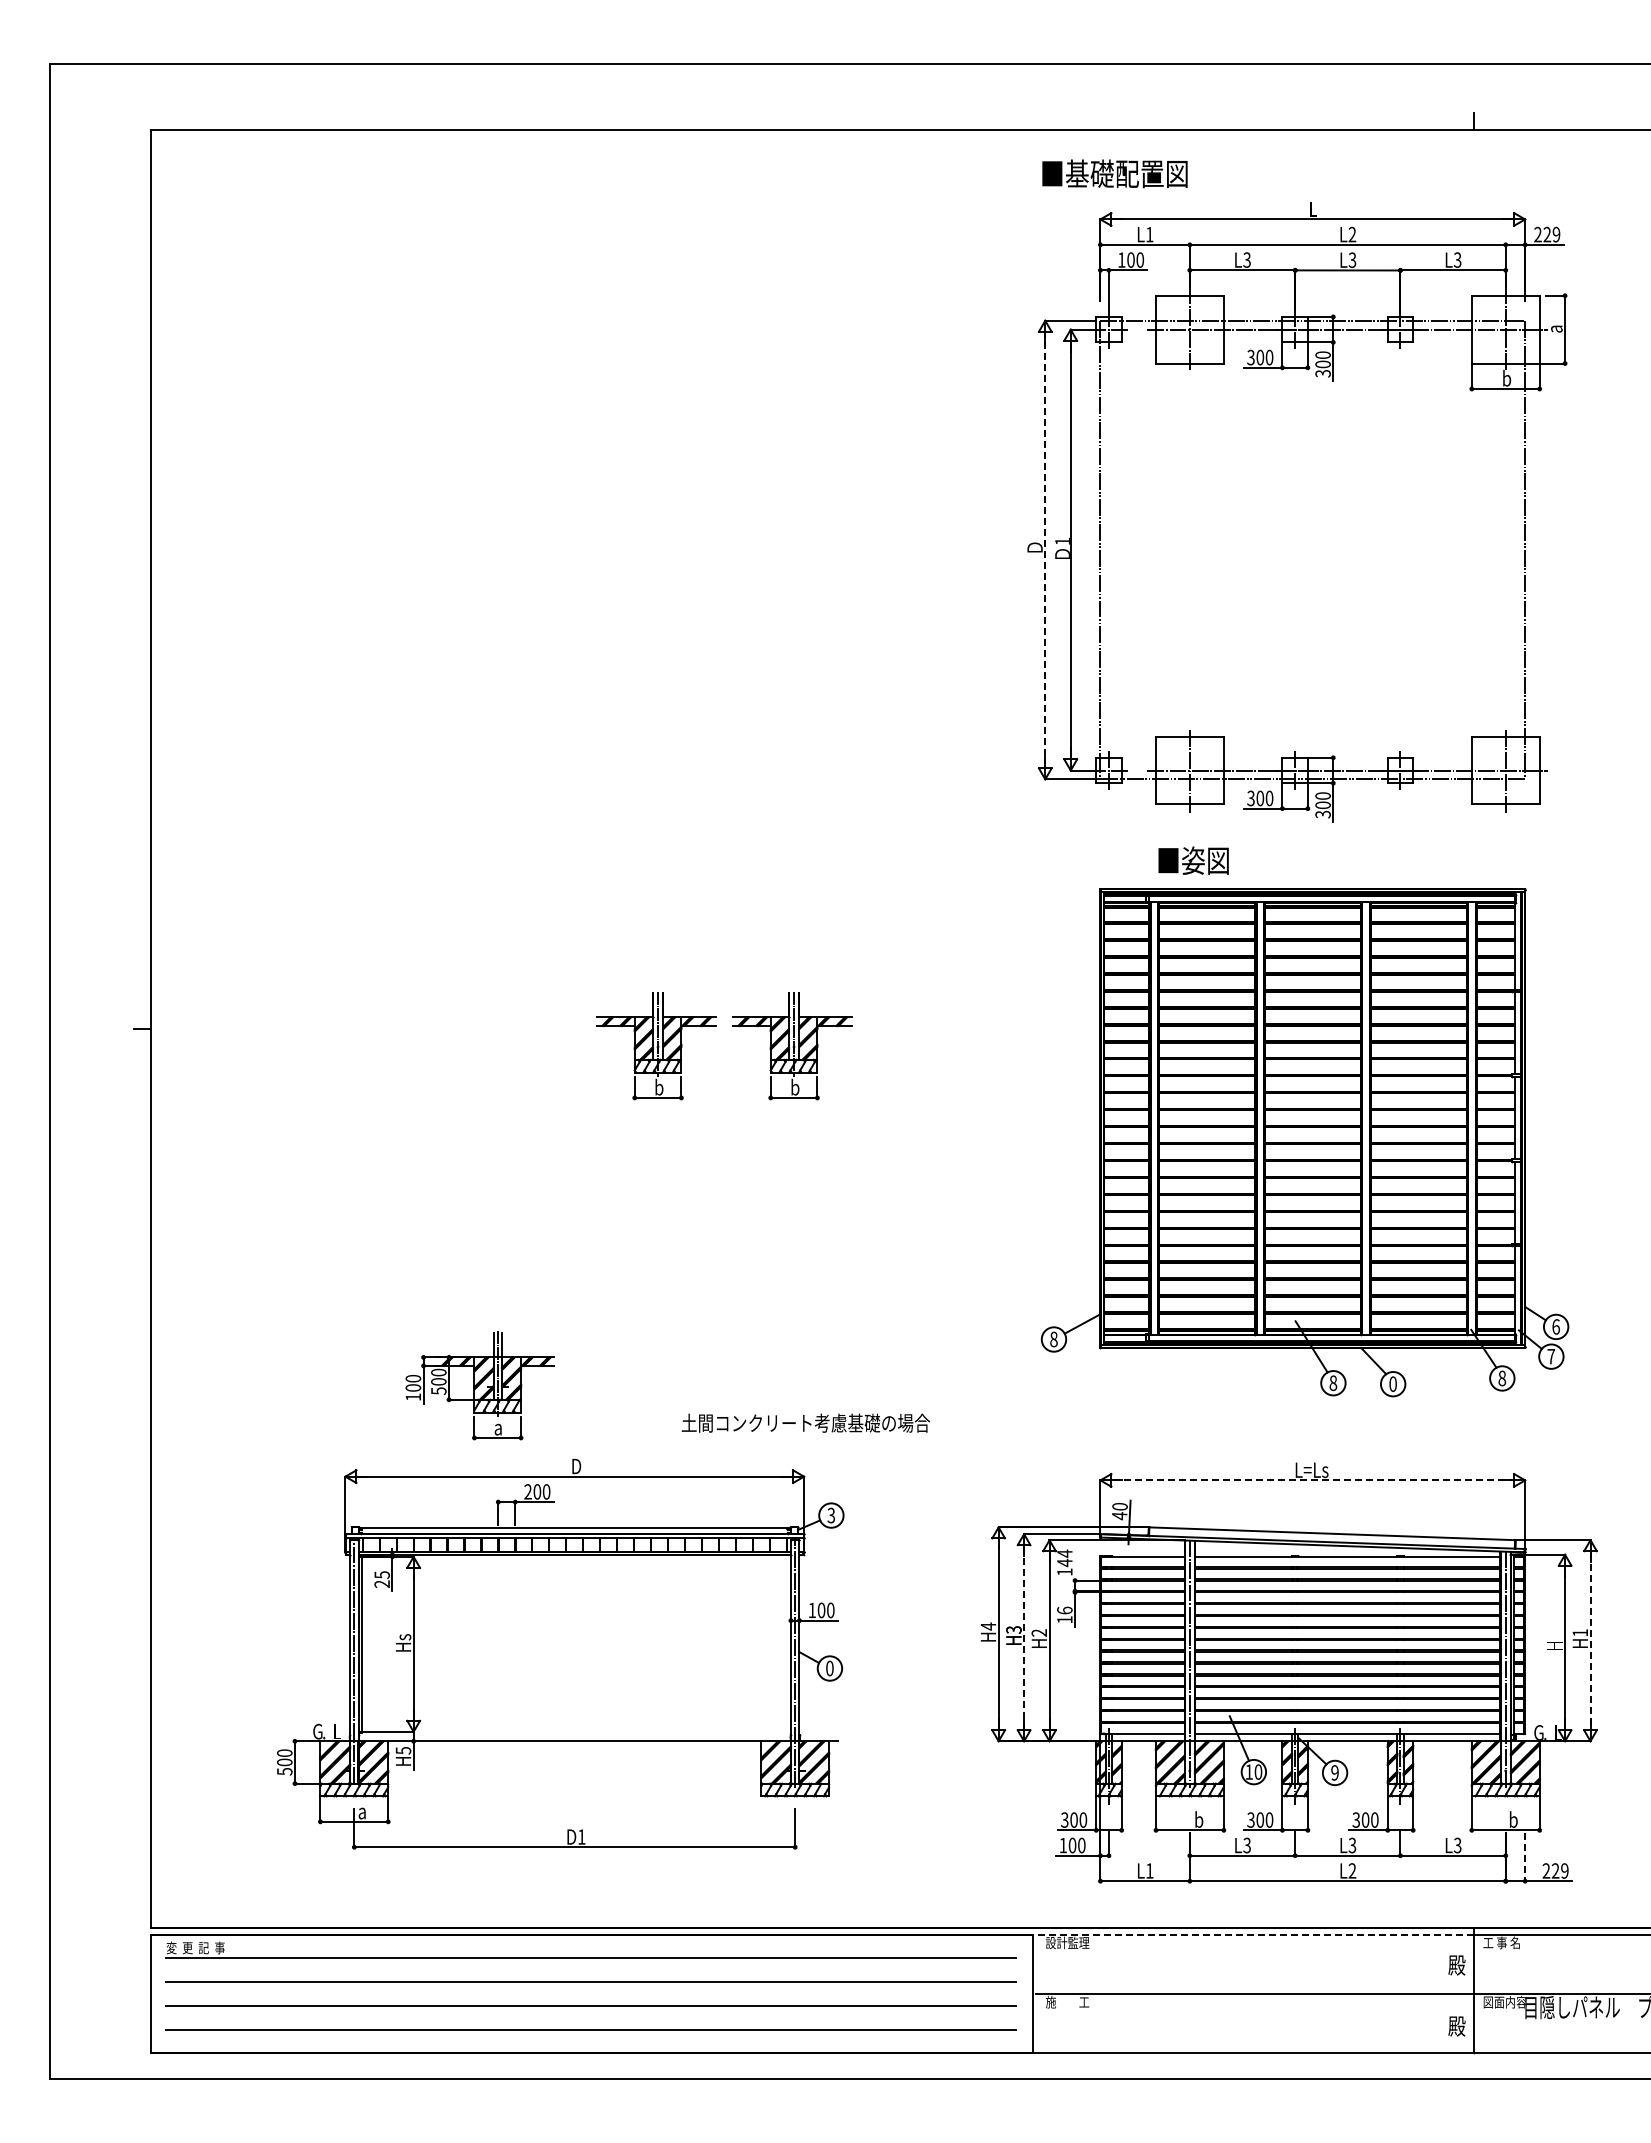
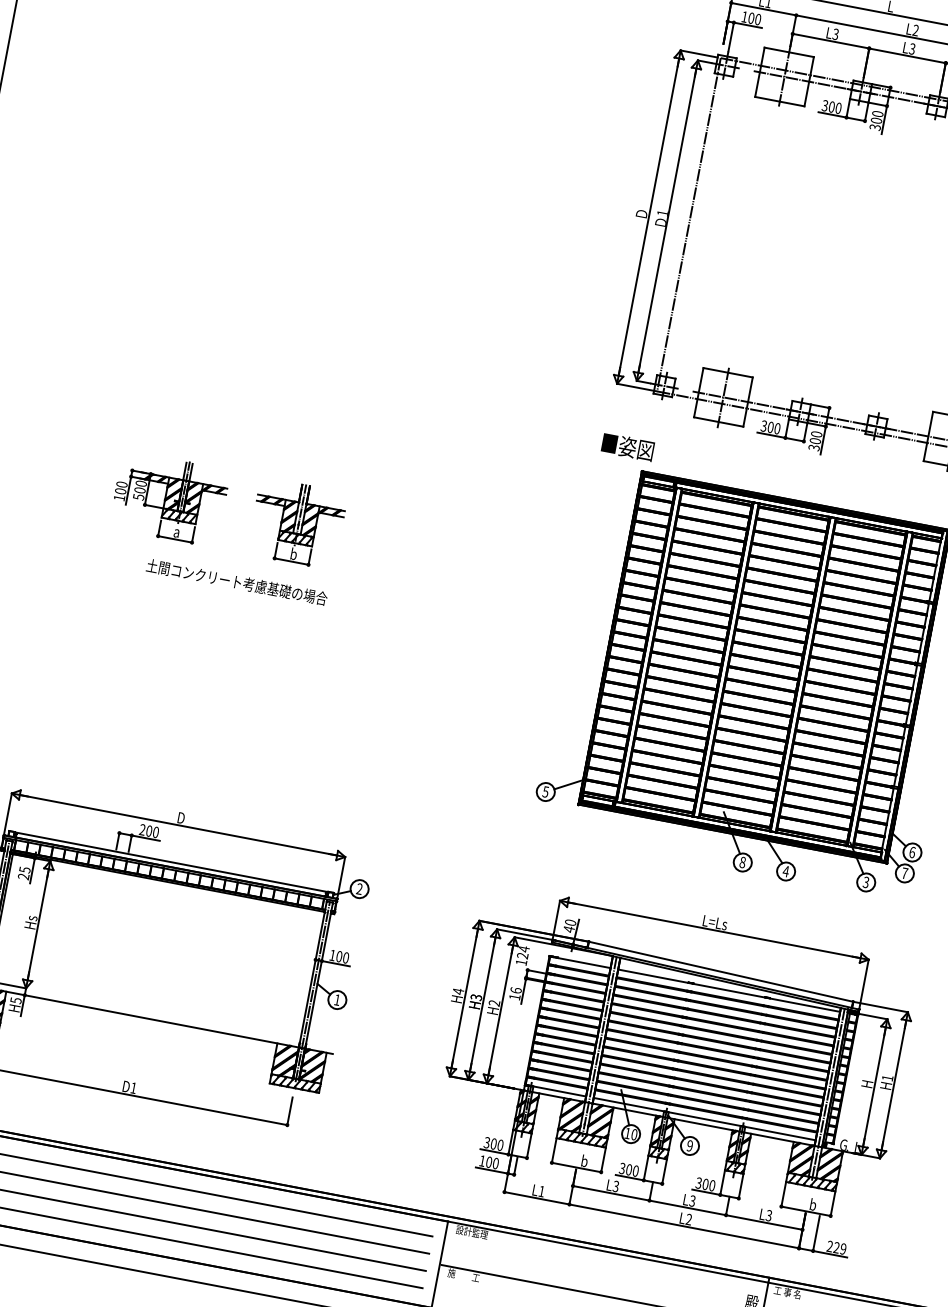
line: (1045, 550) -> (649, 217), dashed -> solid
text: (1193, 860) -> (627, 446), moved
part: (792, 1046) -> (396, 542), removed
text: (1053, 1339) -> (545, 791), 8 -> 5
text: (1502, 1378) -> (866, 882), 8 -> 3
text: (1393, 1383) -> (786, 871), 0 -> 4
part: (479, 1385) -> (169, 498), moved
text: (805, 1422) -> (236, 581), moved
line: (1312, 1480) -> (714, 930), dashed -> solid
text: (831, 1515) -> (359, 889), 3 -> 2
text: (1064, 1562) -> (522, 955), 144 -> 124
line: (1024, 1637) -> (483, 1004), dashed -> solid
line: (1590, 1640) -> (893, 1085), dashed -> solid
text: (829, 1668) -> (337, 999), 0 -> 1
line: (1525, 1857) -> (816, 1233), dashed -> solid
line: (1252, 1934) -> (607, 1251), dashed -> solid

